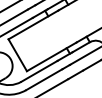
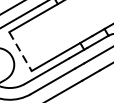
line: (18, 55) -> (21, 51), solid -> dashed

